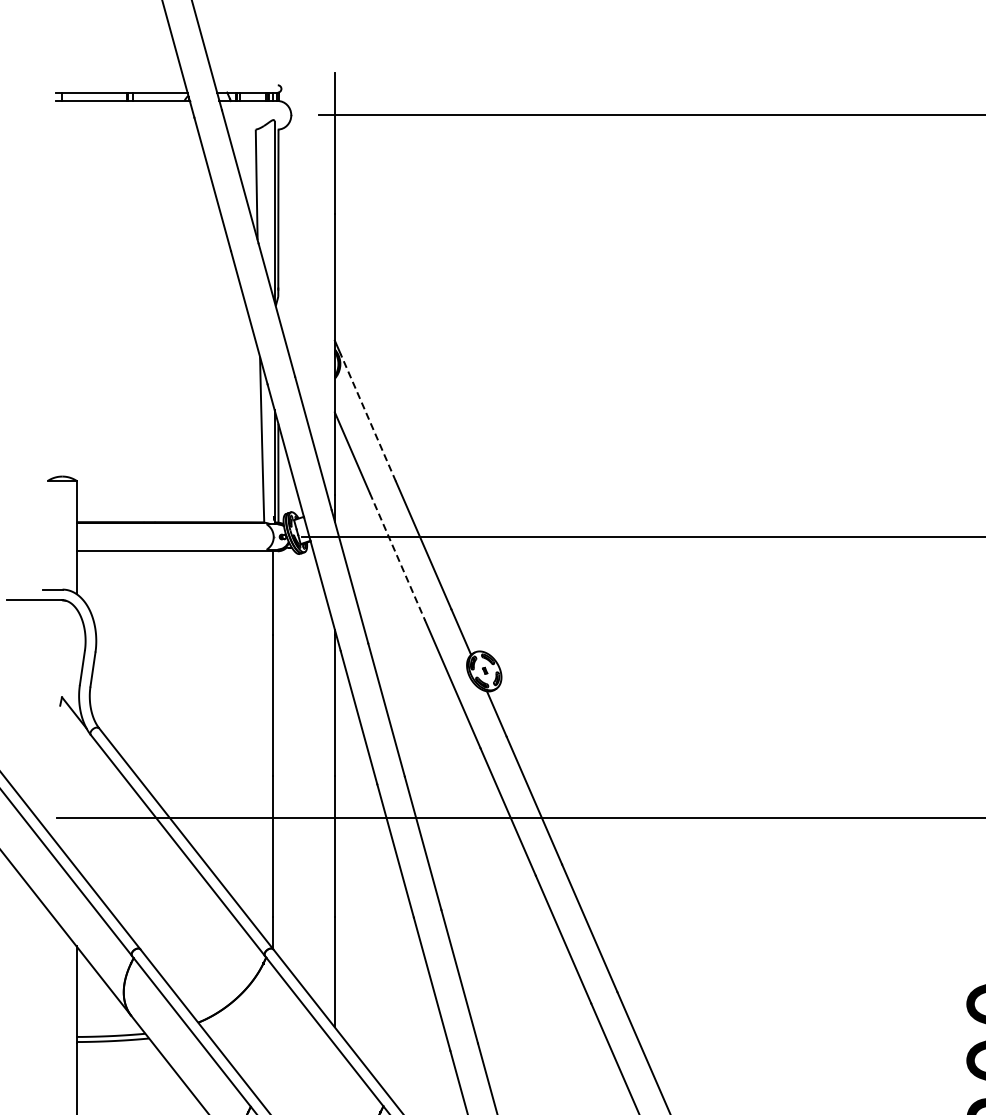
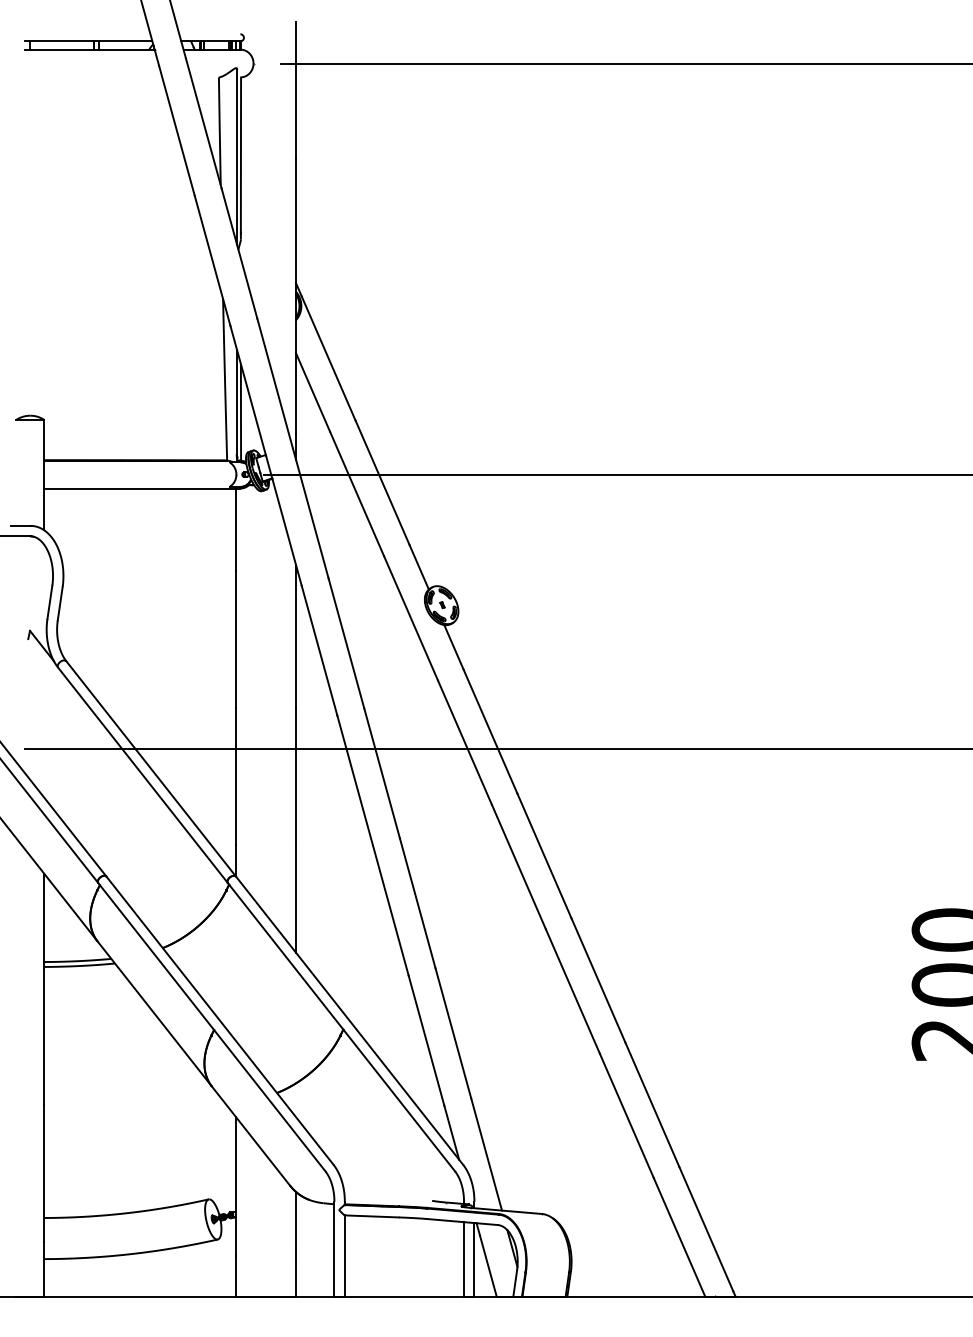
line: (368, 417) -> (328, 358), dashed -> solid
line: (397, 556) -> (357, 493), dashed -> solid

